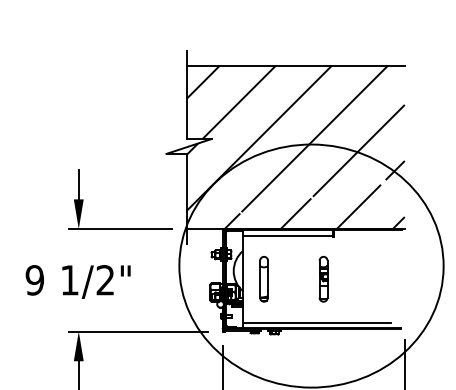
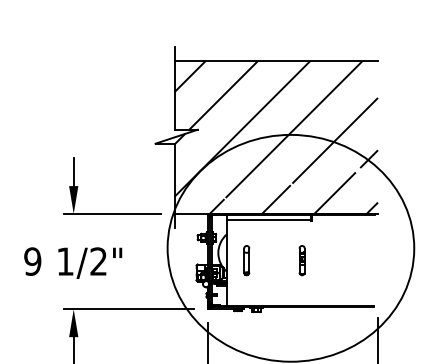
part: (263, 279) -> (246, 260), size x0.7
part: (322, 279) -> (301, 260), size x0.7
line: (316, 323) -> (295, 301), removed

